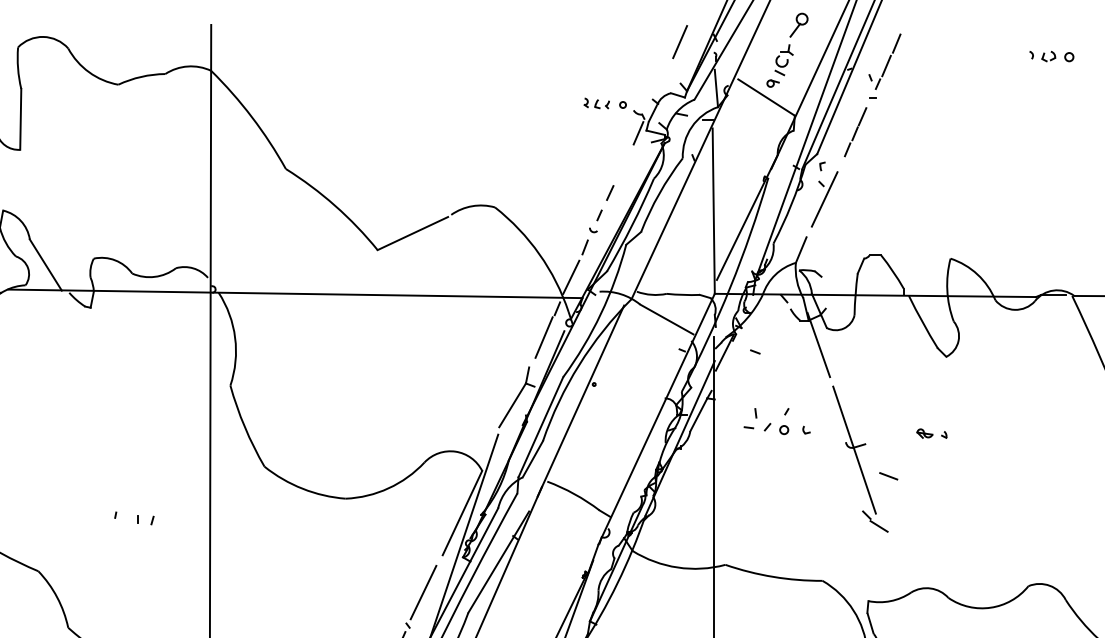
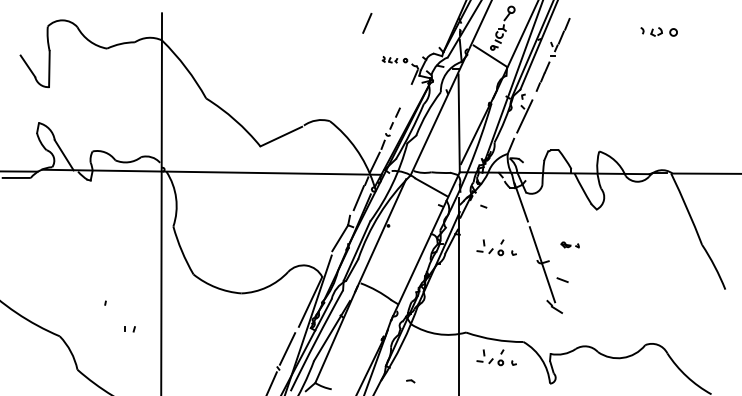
line: (680, 42) -> (367, 23), moved
part: (1050, 55) -> (658, 31), size x1.4
part: (930, 432) -> (569, 244), moved
part: (144, 520) -> (129, 329), moved
part: (776, 607) -> (496, 357), added

